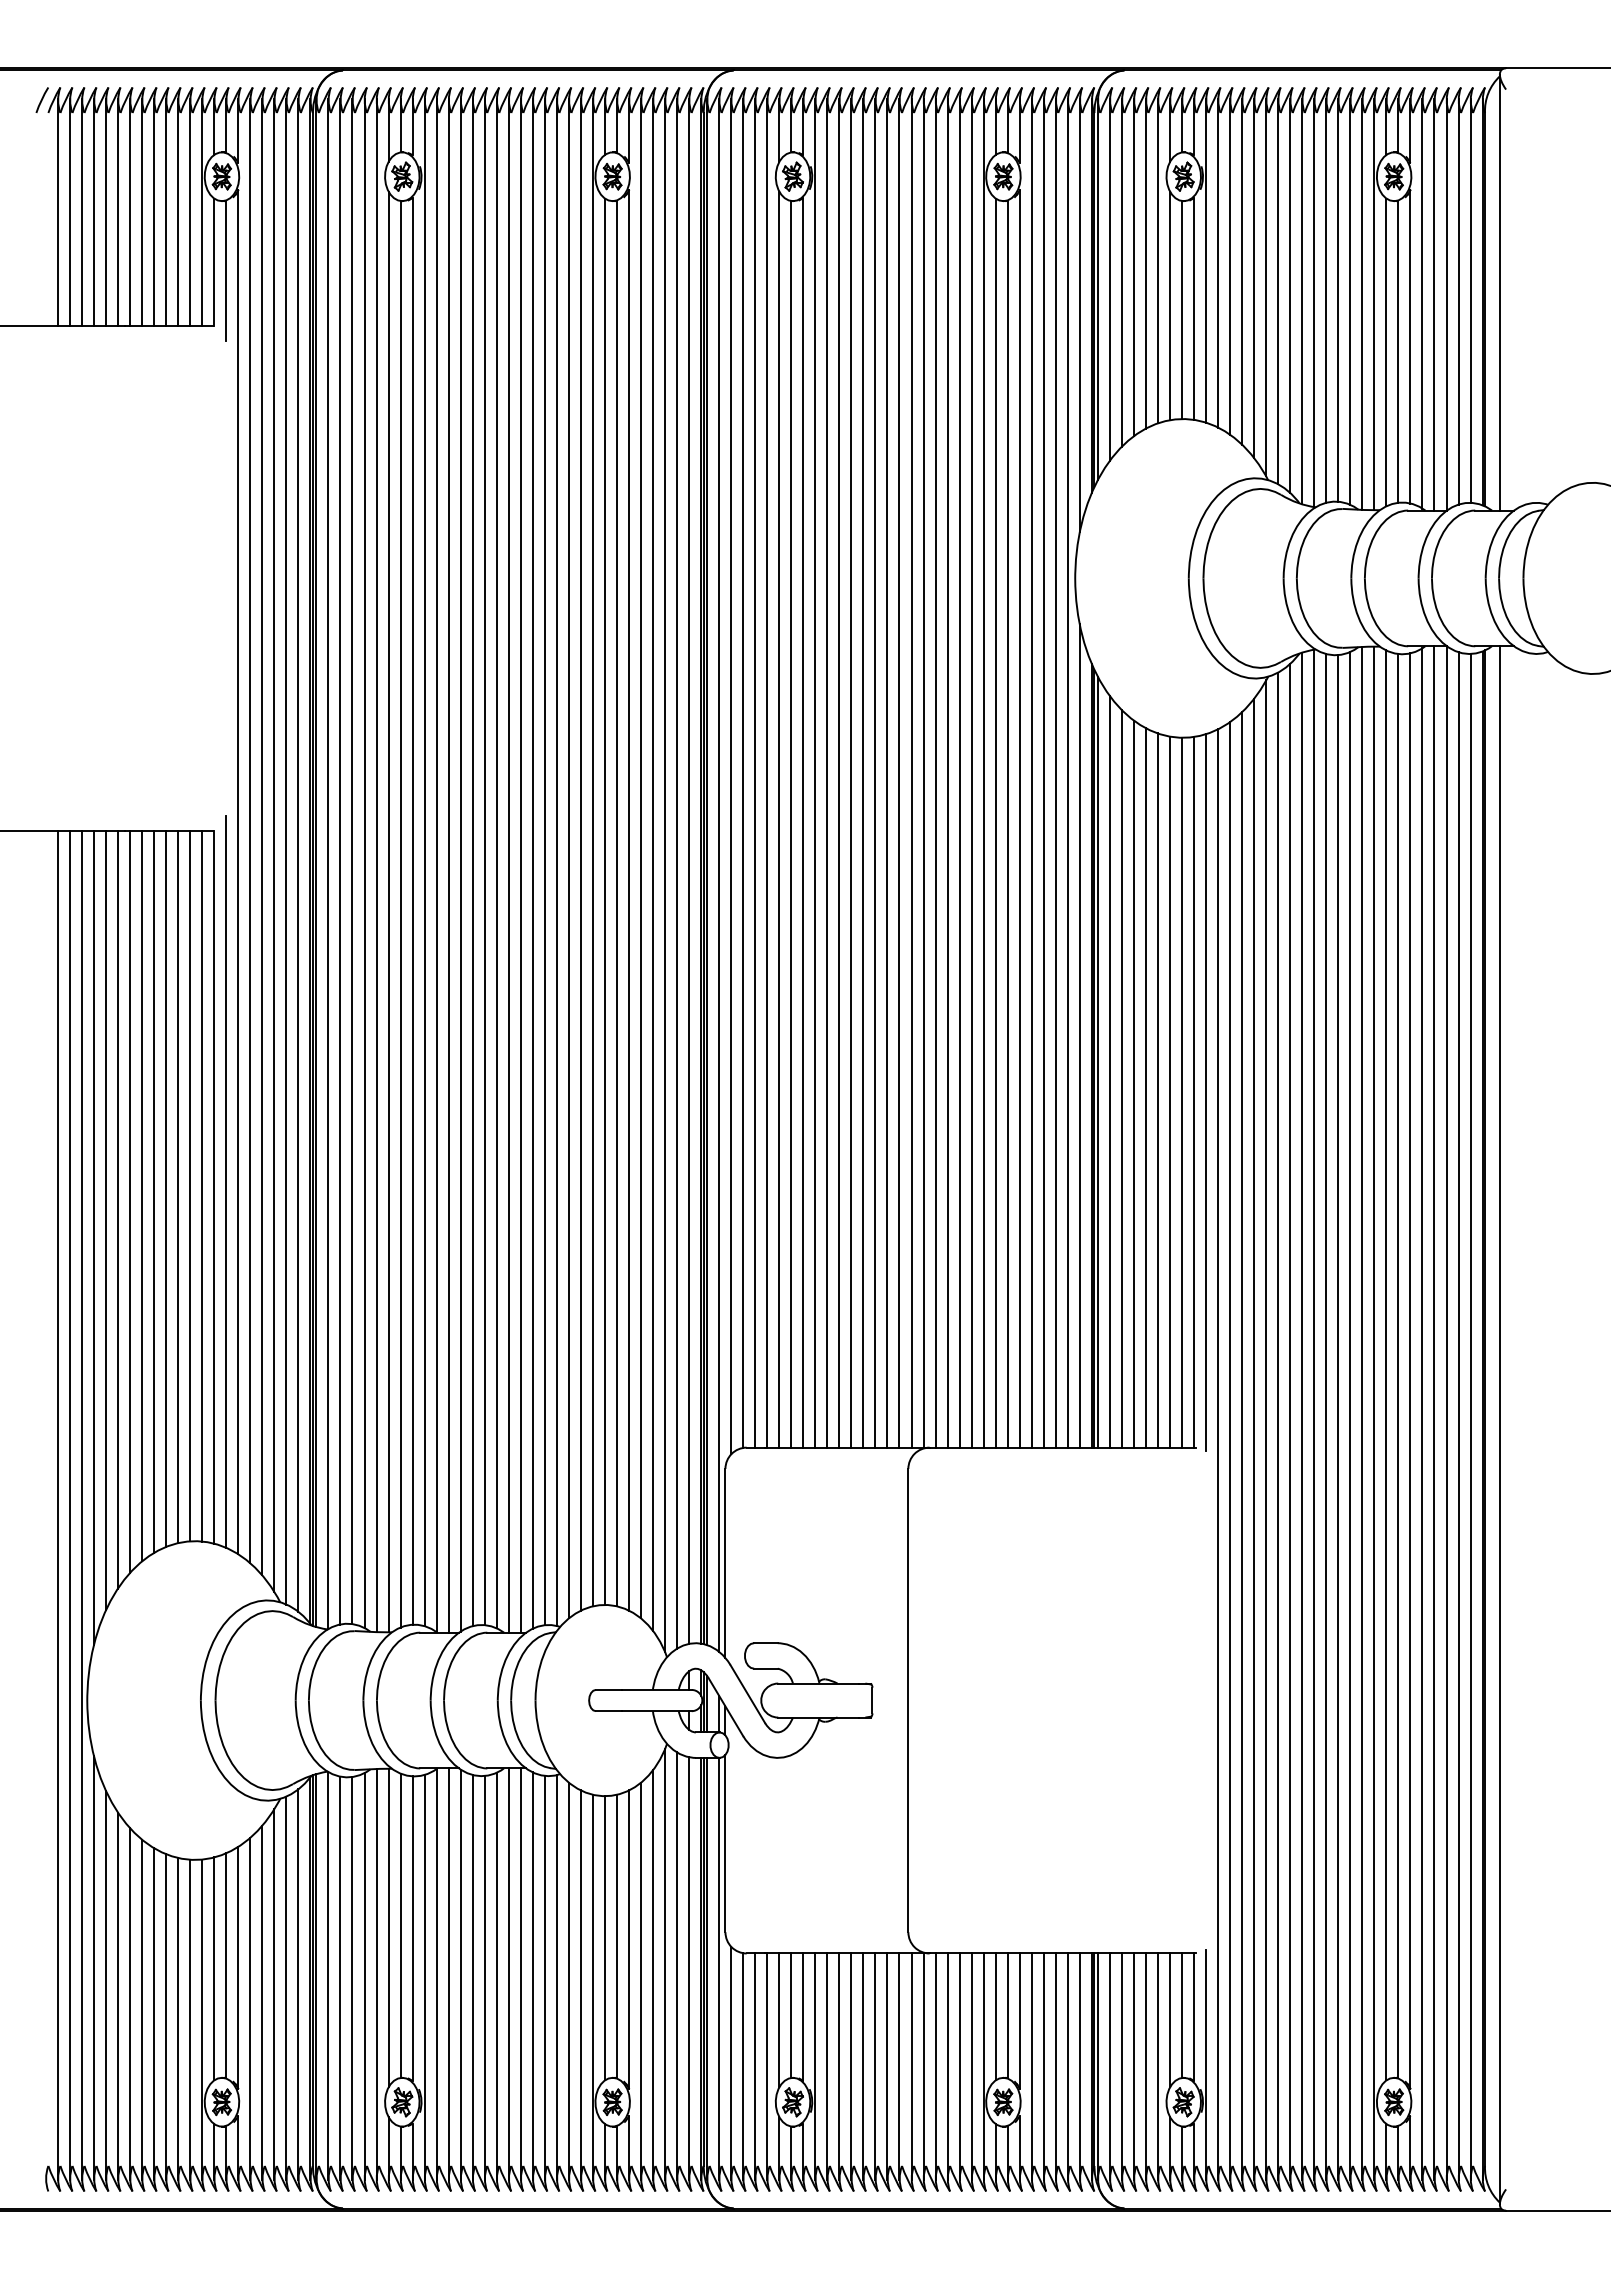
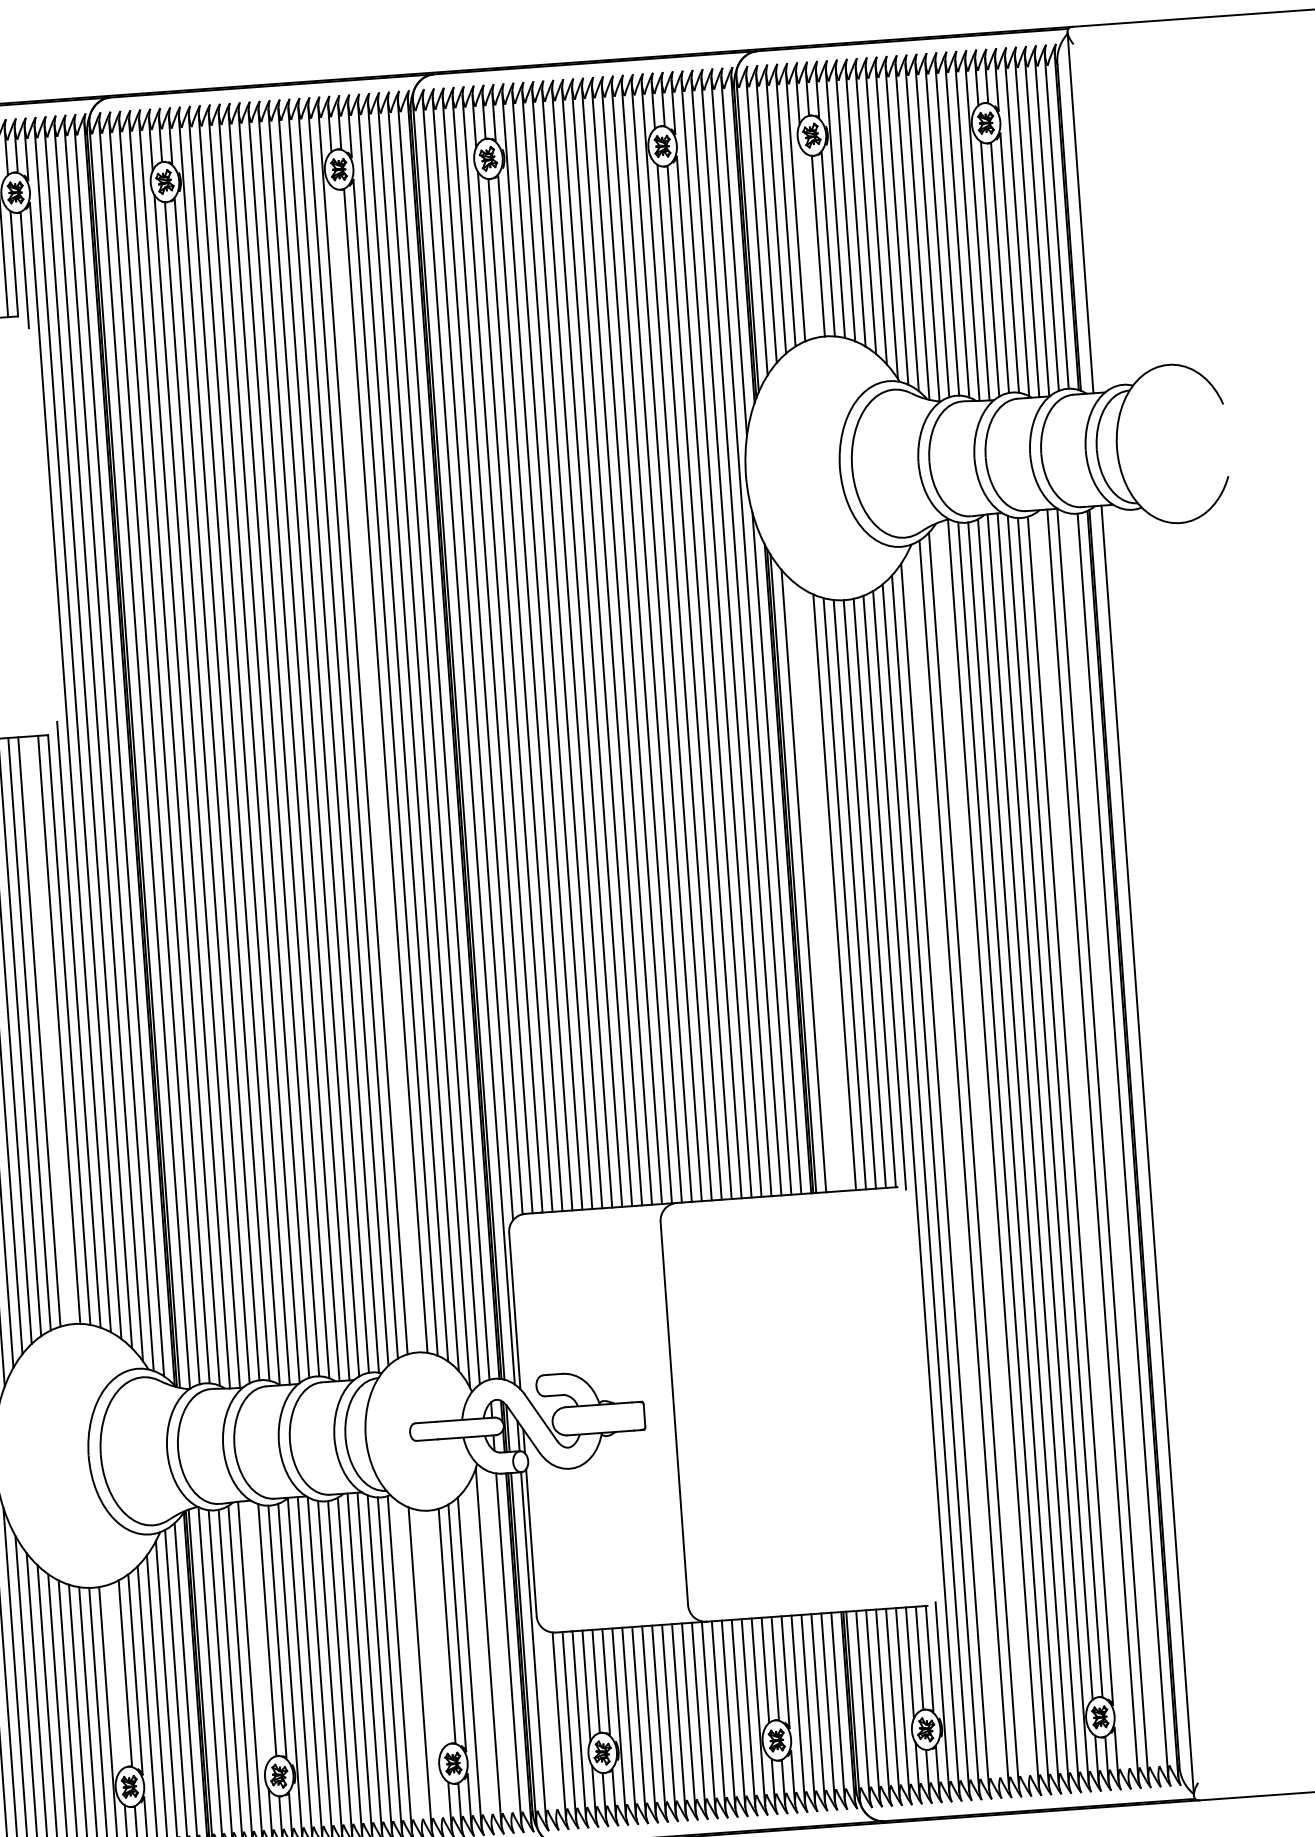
line: (1169, 305) -> (807, 243), removed
line: (604, 901) -> (375, 770), removed
line: (1121, 1078) -> (813, 885), removed
line: (1133, 1083) -> (824, 889), removed
line: (190, 1186) -> (49, 1030), removed
line: (1422, 1414) -> (1083, 1146), removed
line: (1302, 1416) -> (983, 1155), removed
line: (1458, 1416) -> (1112, 1145), removed
line: (1266, 1430) -> (954, 1168), removed
line: (388, 1927) -> (257, 1632), removed
line: (604, 1938) -> (436, 1628), removed
line: (677, 1966) -> (499, 1647), removed
line: (214, 1968) -> (115, 1676), removed
line: (653, 1975) -> (479, 1656), removed
line: (568, 1981) -> (409, 1666), removed
line: (592, 1987) -> (429, 1669), removed
line: (731, 2063) -> (549, 1724), removed

